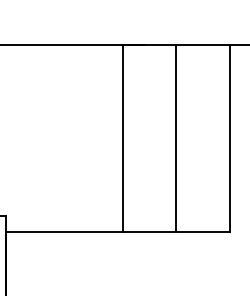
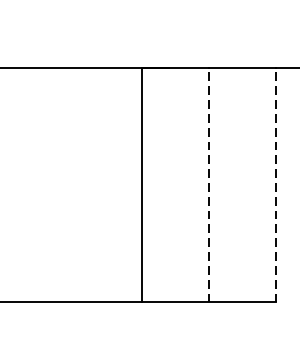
line: (176, 137) -> (209, 184), solid -> dashed
line: (229, 137) -> (276, 184), solid -> dashed

